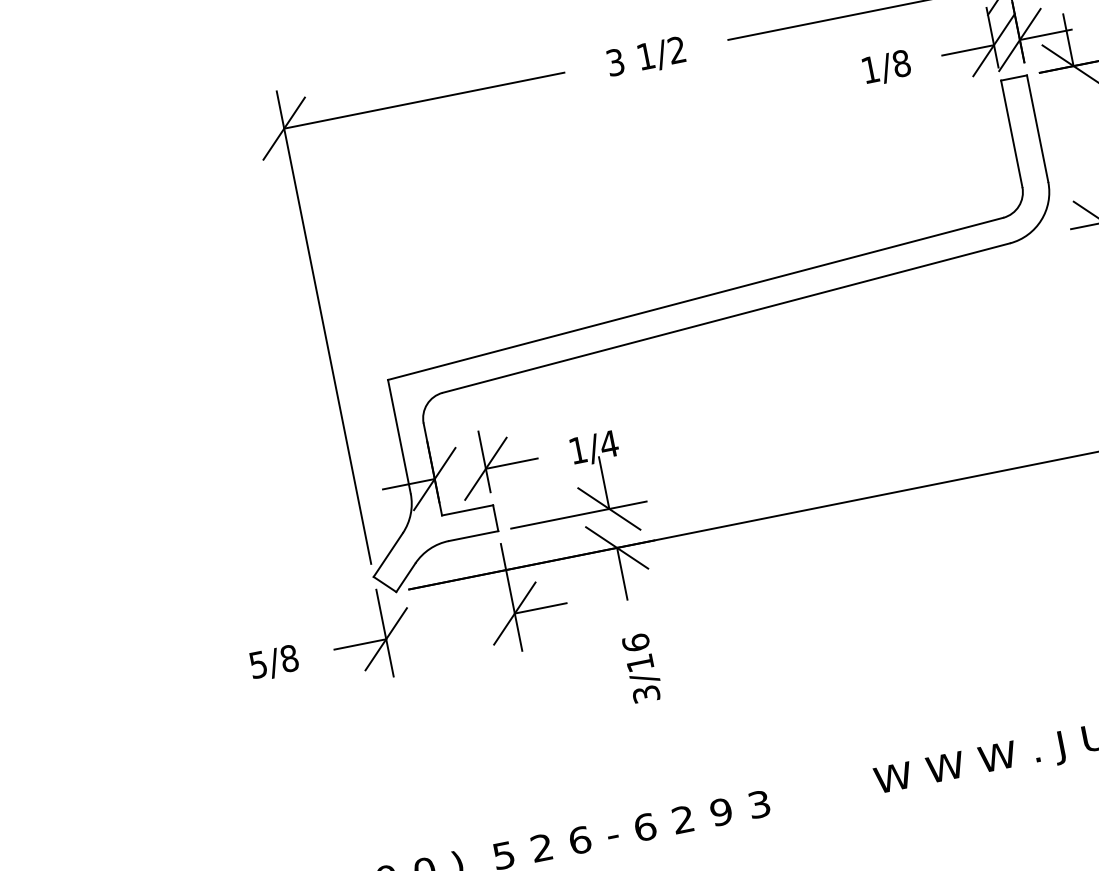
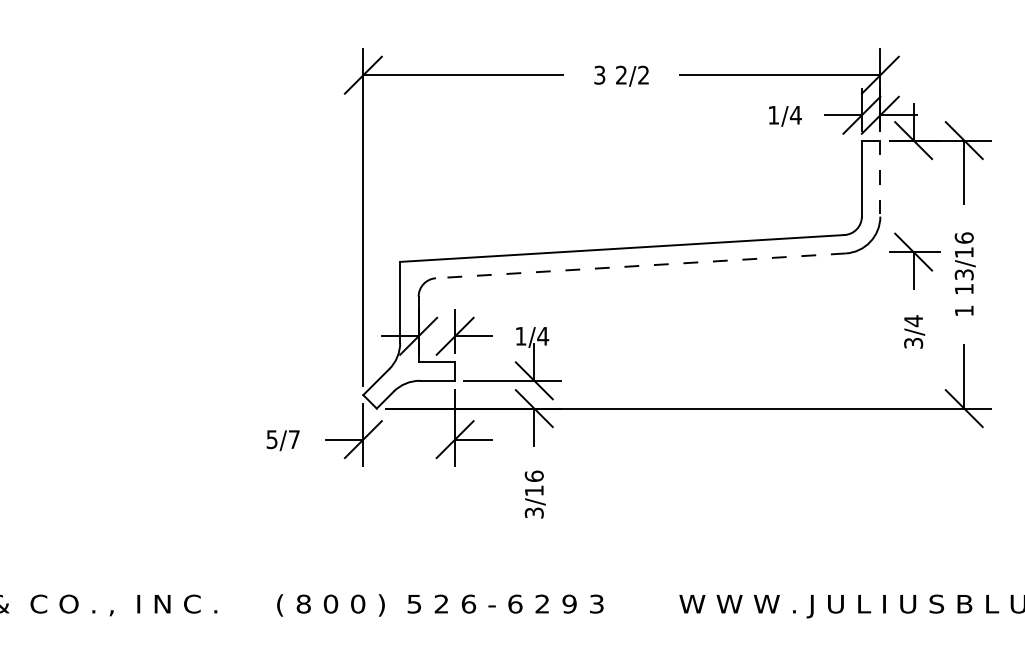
text: (645, 55) -> (621, 74), 1/2 -> 2/2
text: (900, 62) -> (795, 114), 1/8 -> 1/4
line: (1038, 129) -> (880, 179), solid -> dashed
line: (725, 317) -> (640, 265), solid -> dashed
text: (288, 658) -> (293, 439), 5/8 -> 5/7

